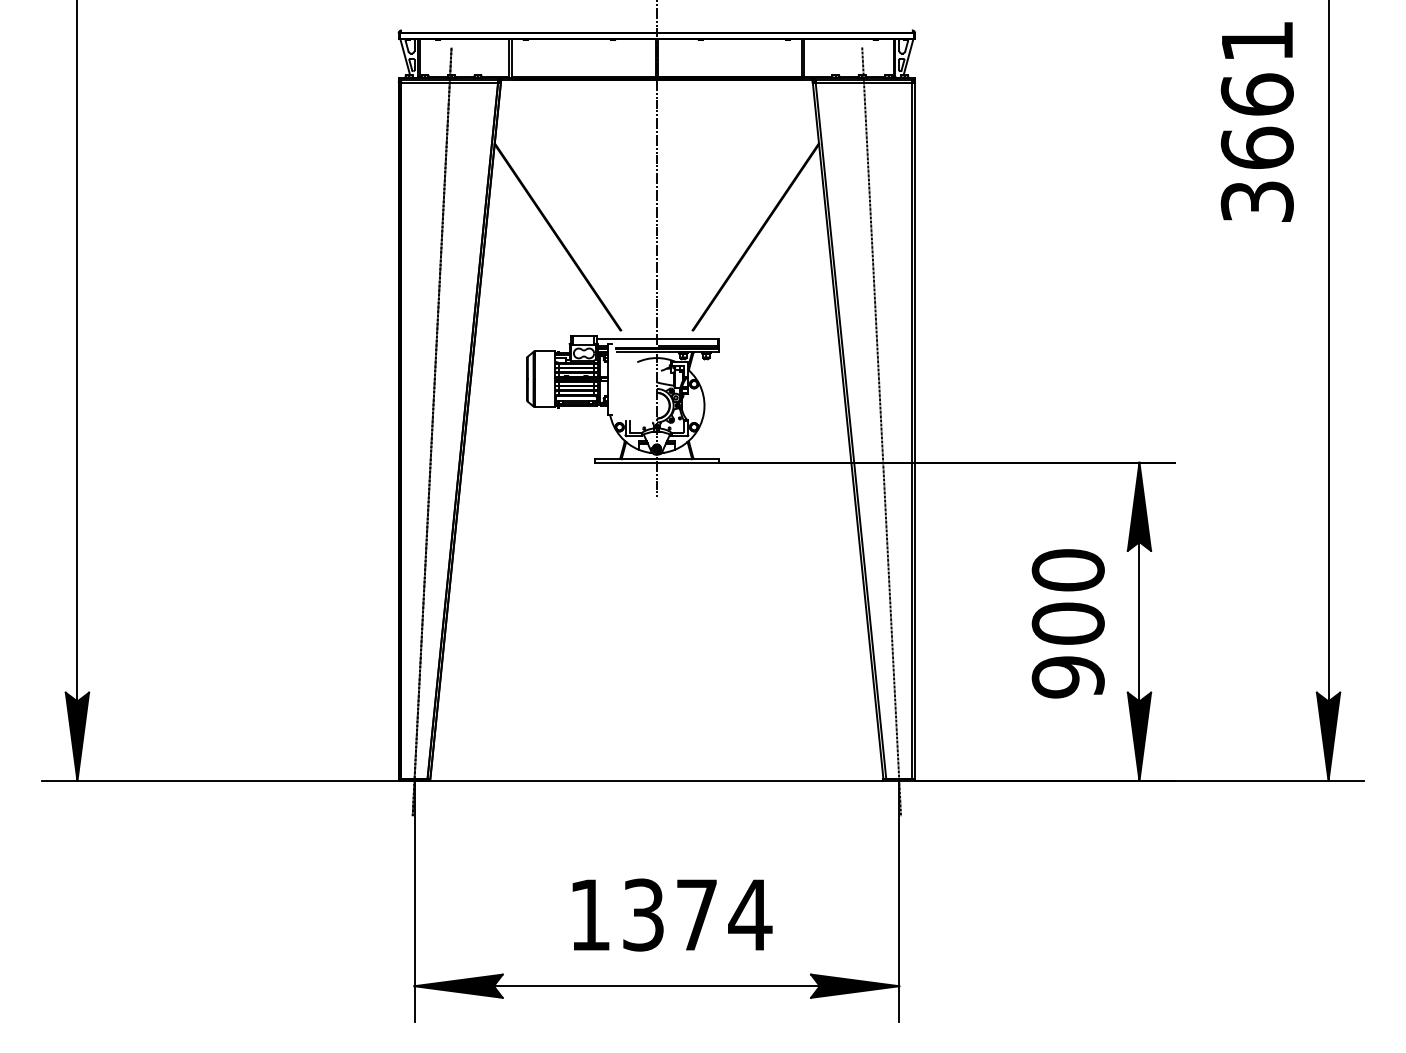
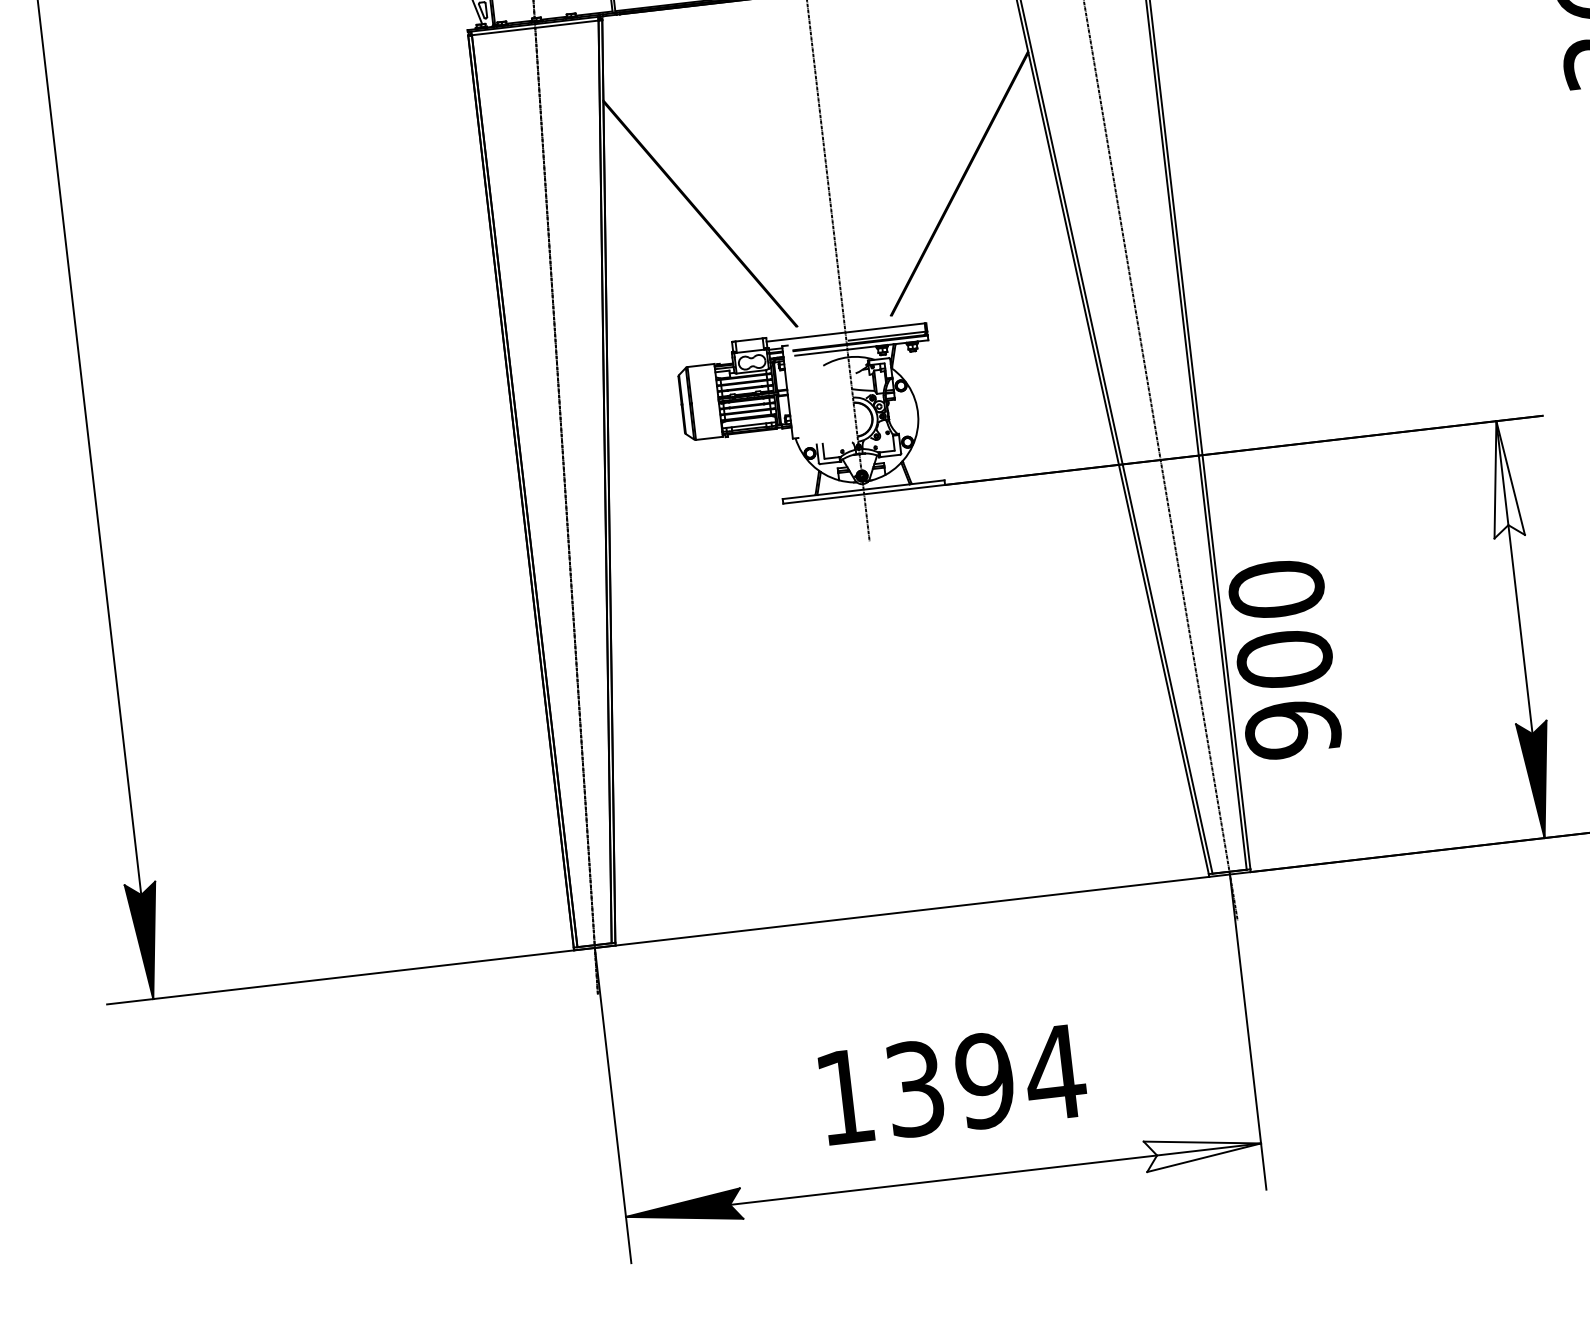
fill: (1139, 506) -> (1503, 478), removed
text: (1067, 623) -> (1283, 659), moved
text: (696, 914) -> (984, 1080), 1374 -> 1394
fill: (855, 985) -> (1203, 1149), removed

